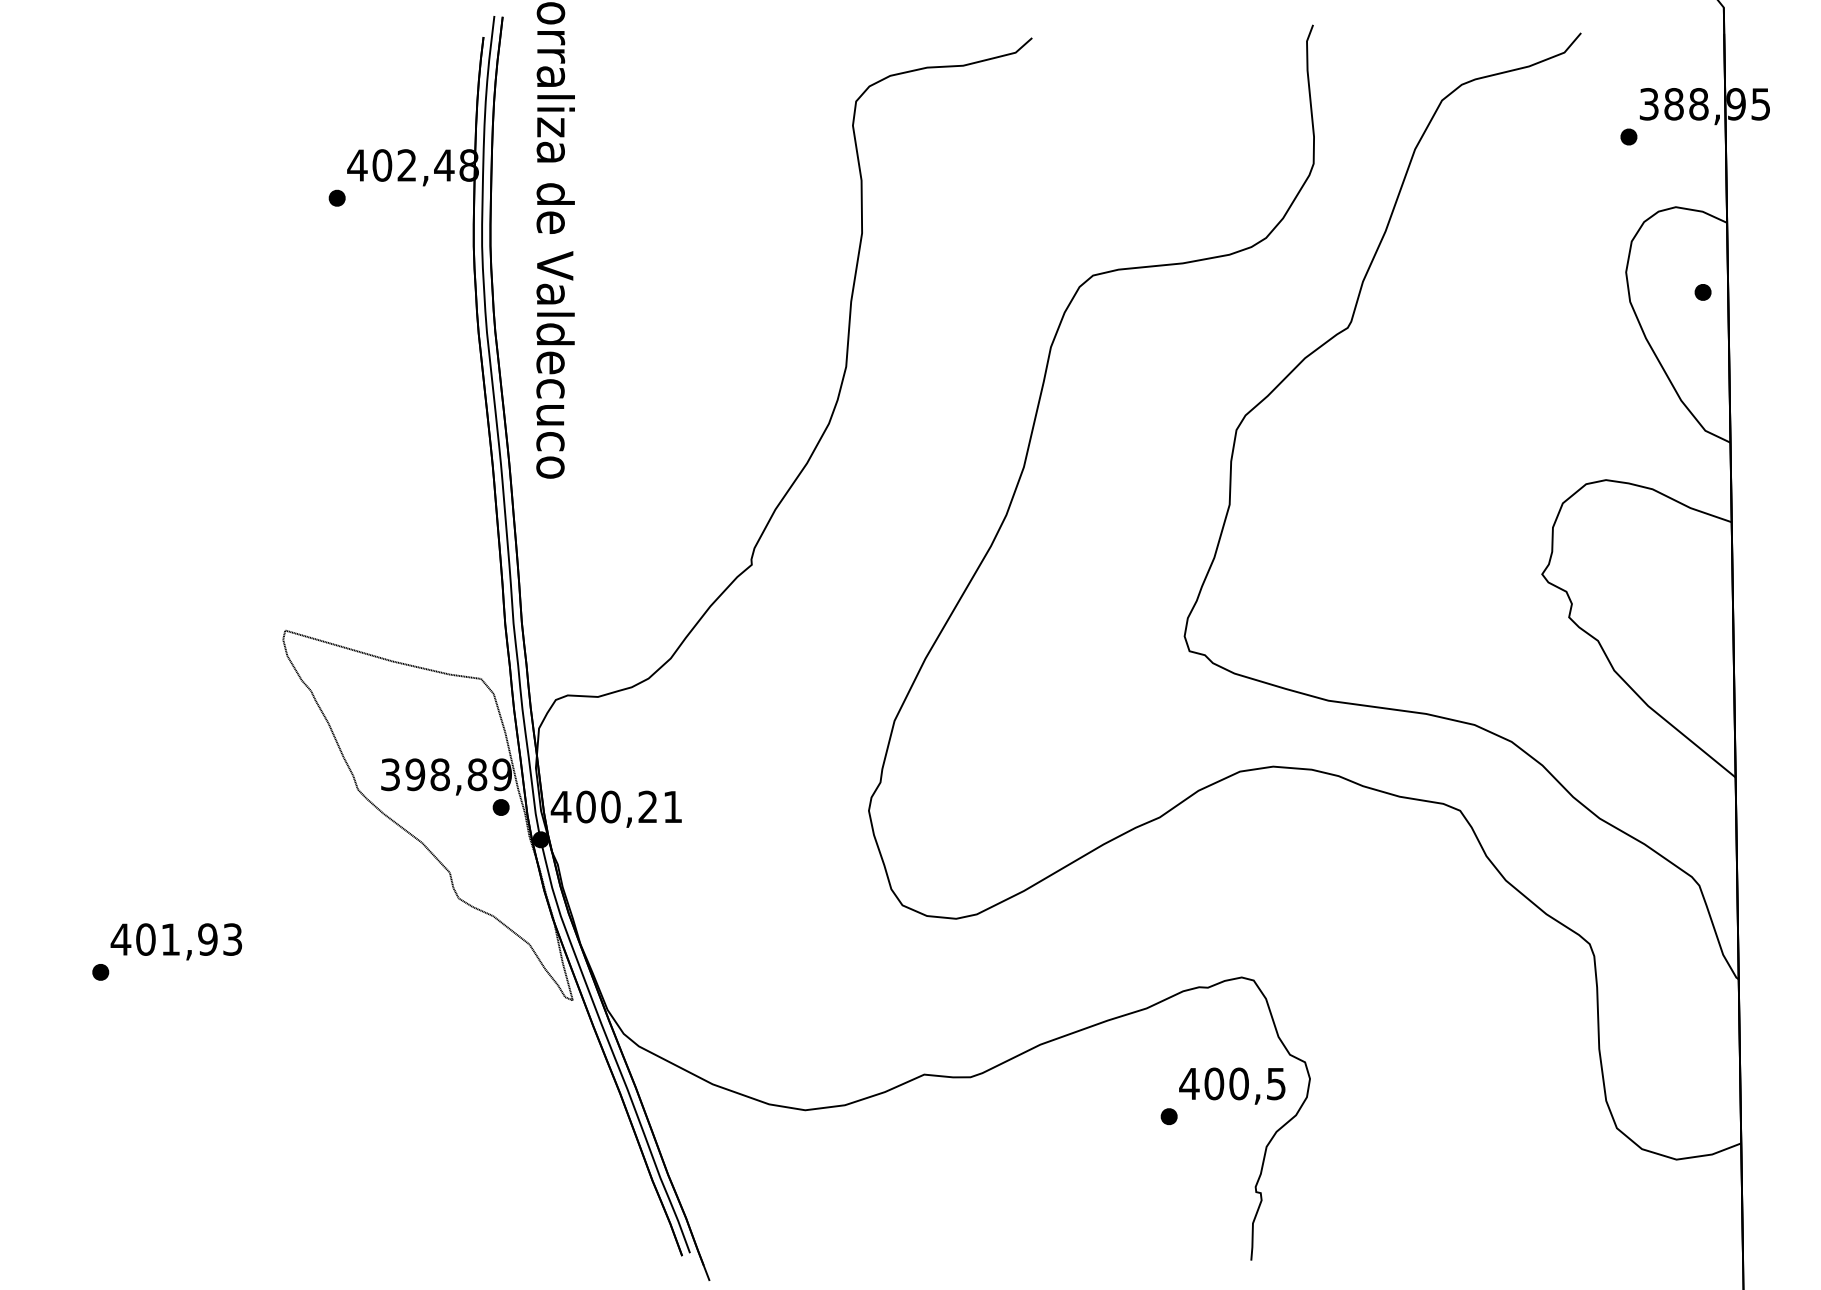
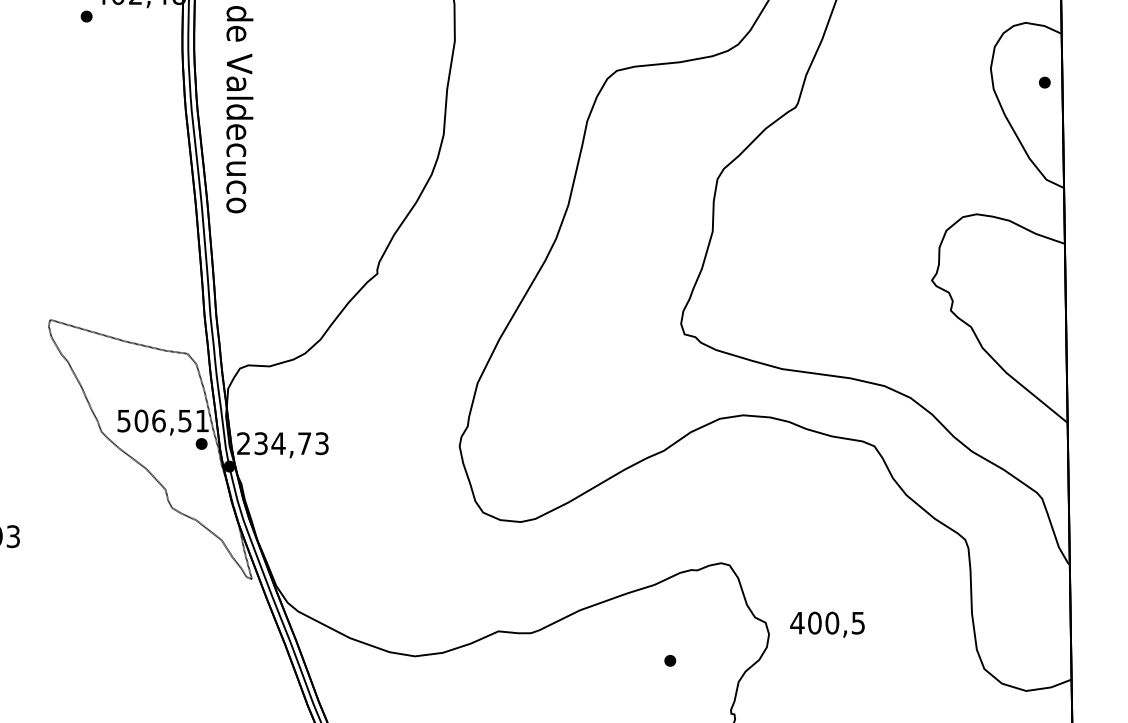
text: (446, 774) -> (163, 420), 398,89 -> 506,51
text: (616, 806) -> (282, 443), 400,21 -> 234,73
text: (1232, 1085) -> (827, 624), moved

